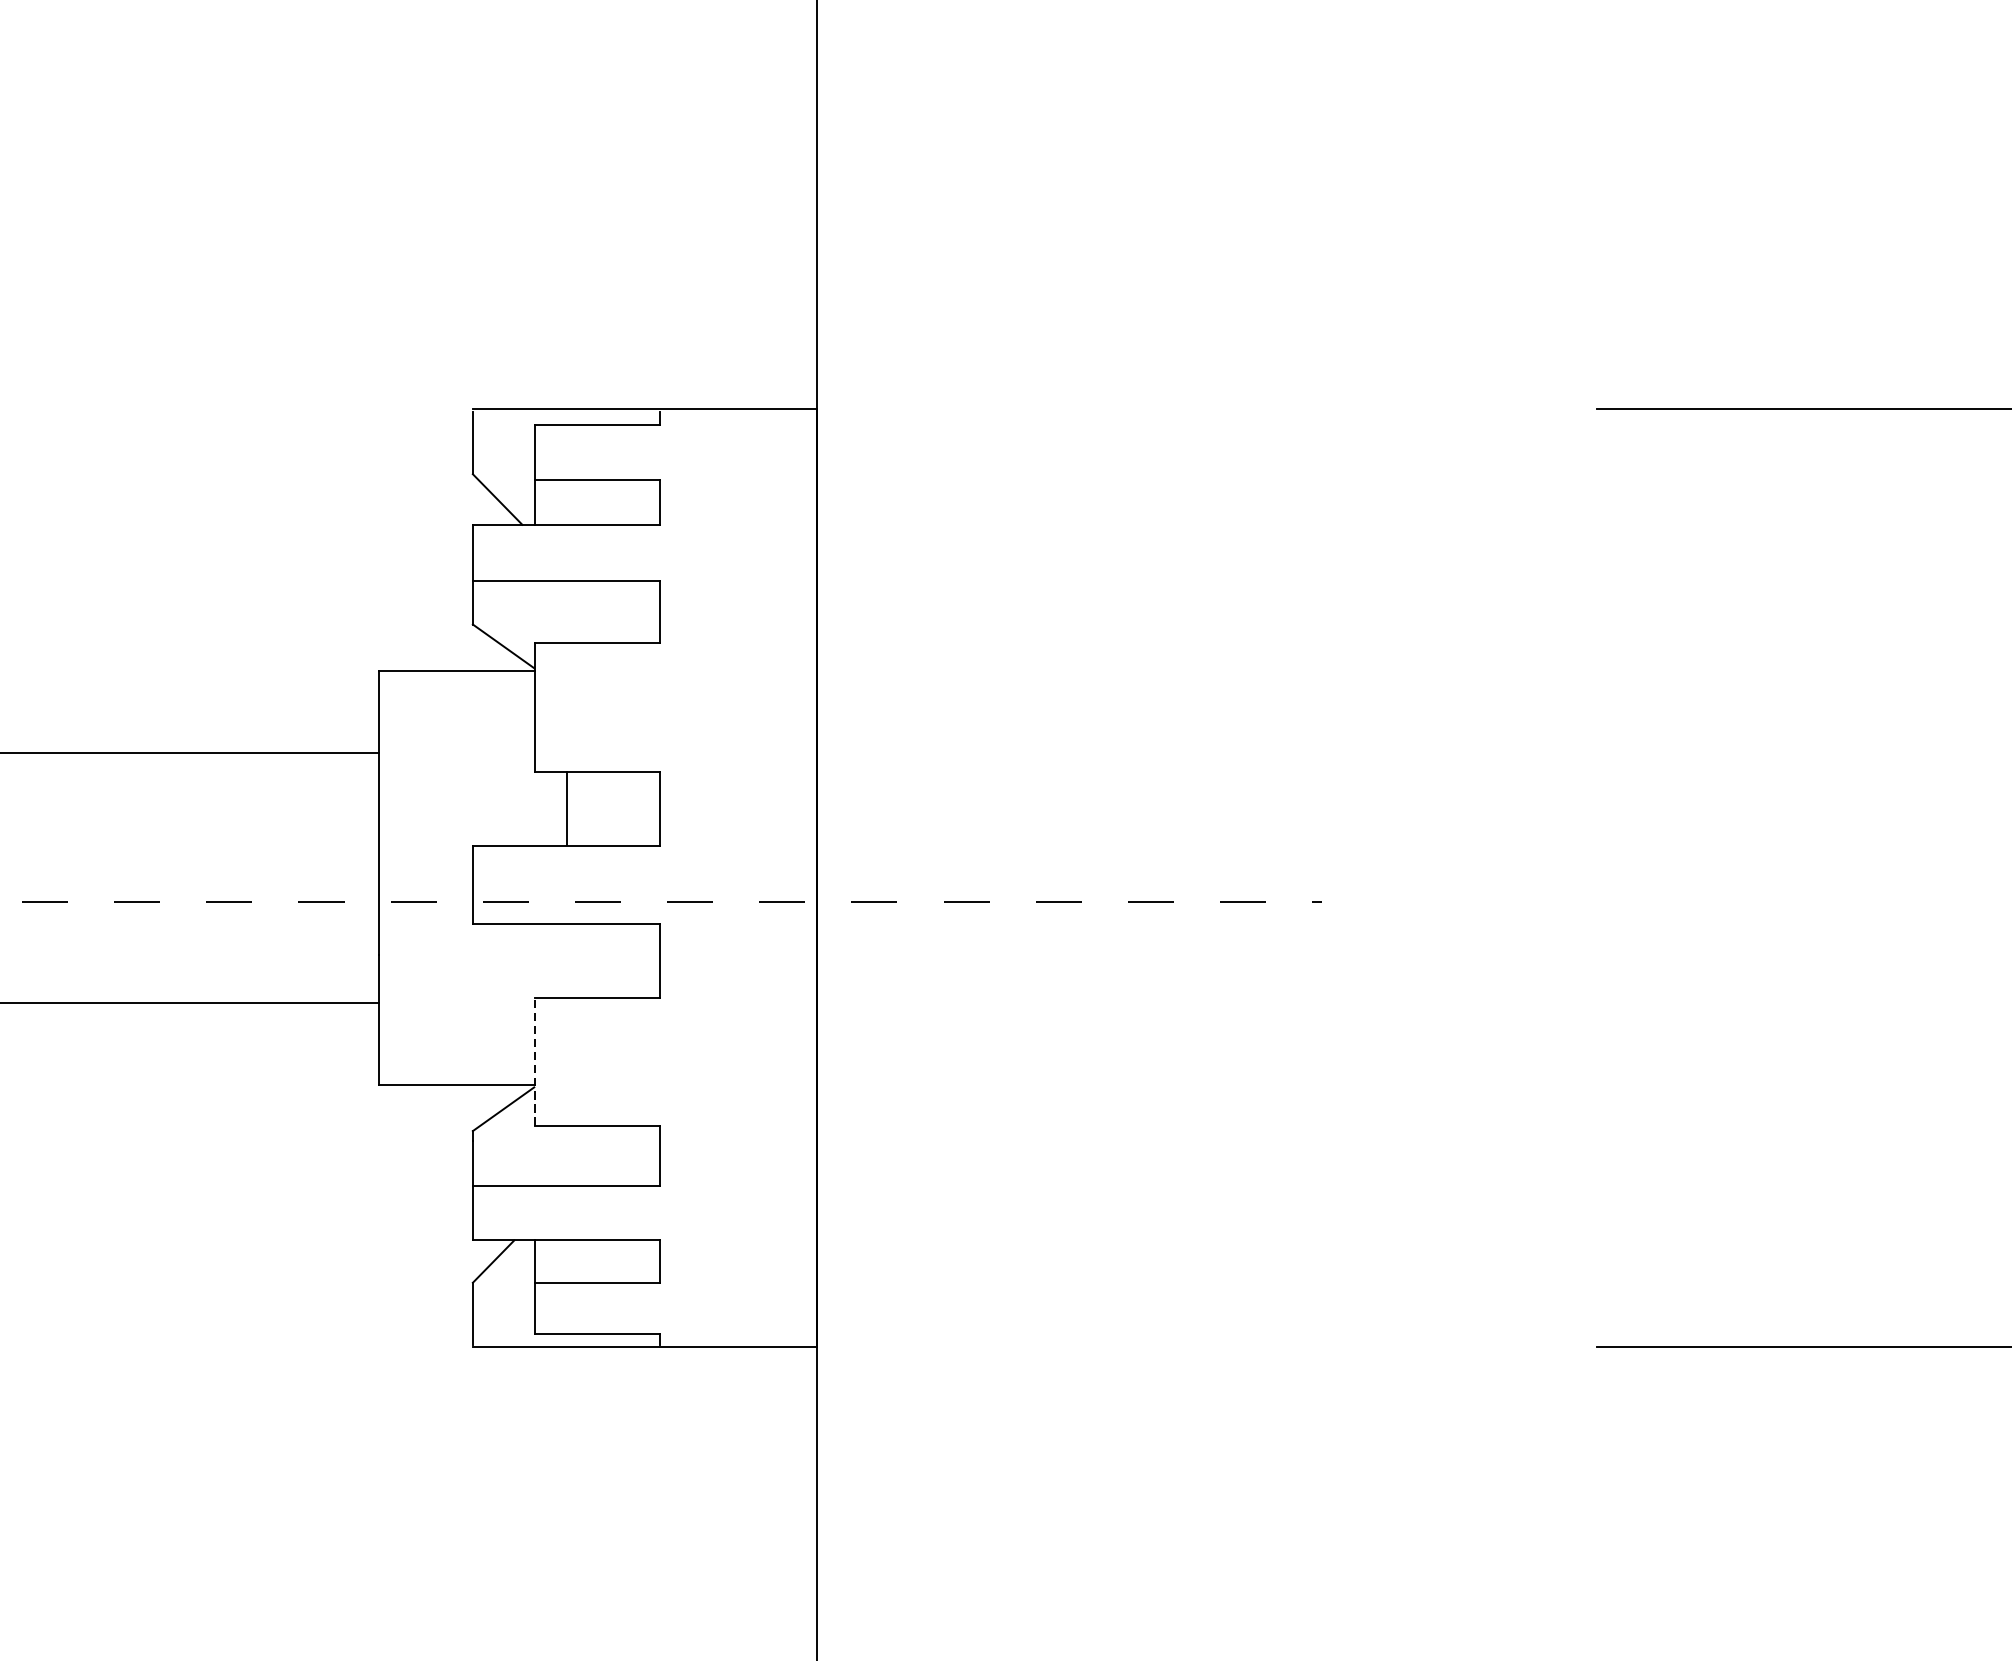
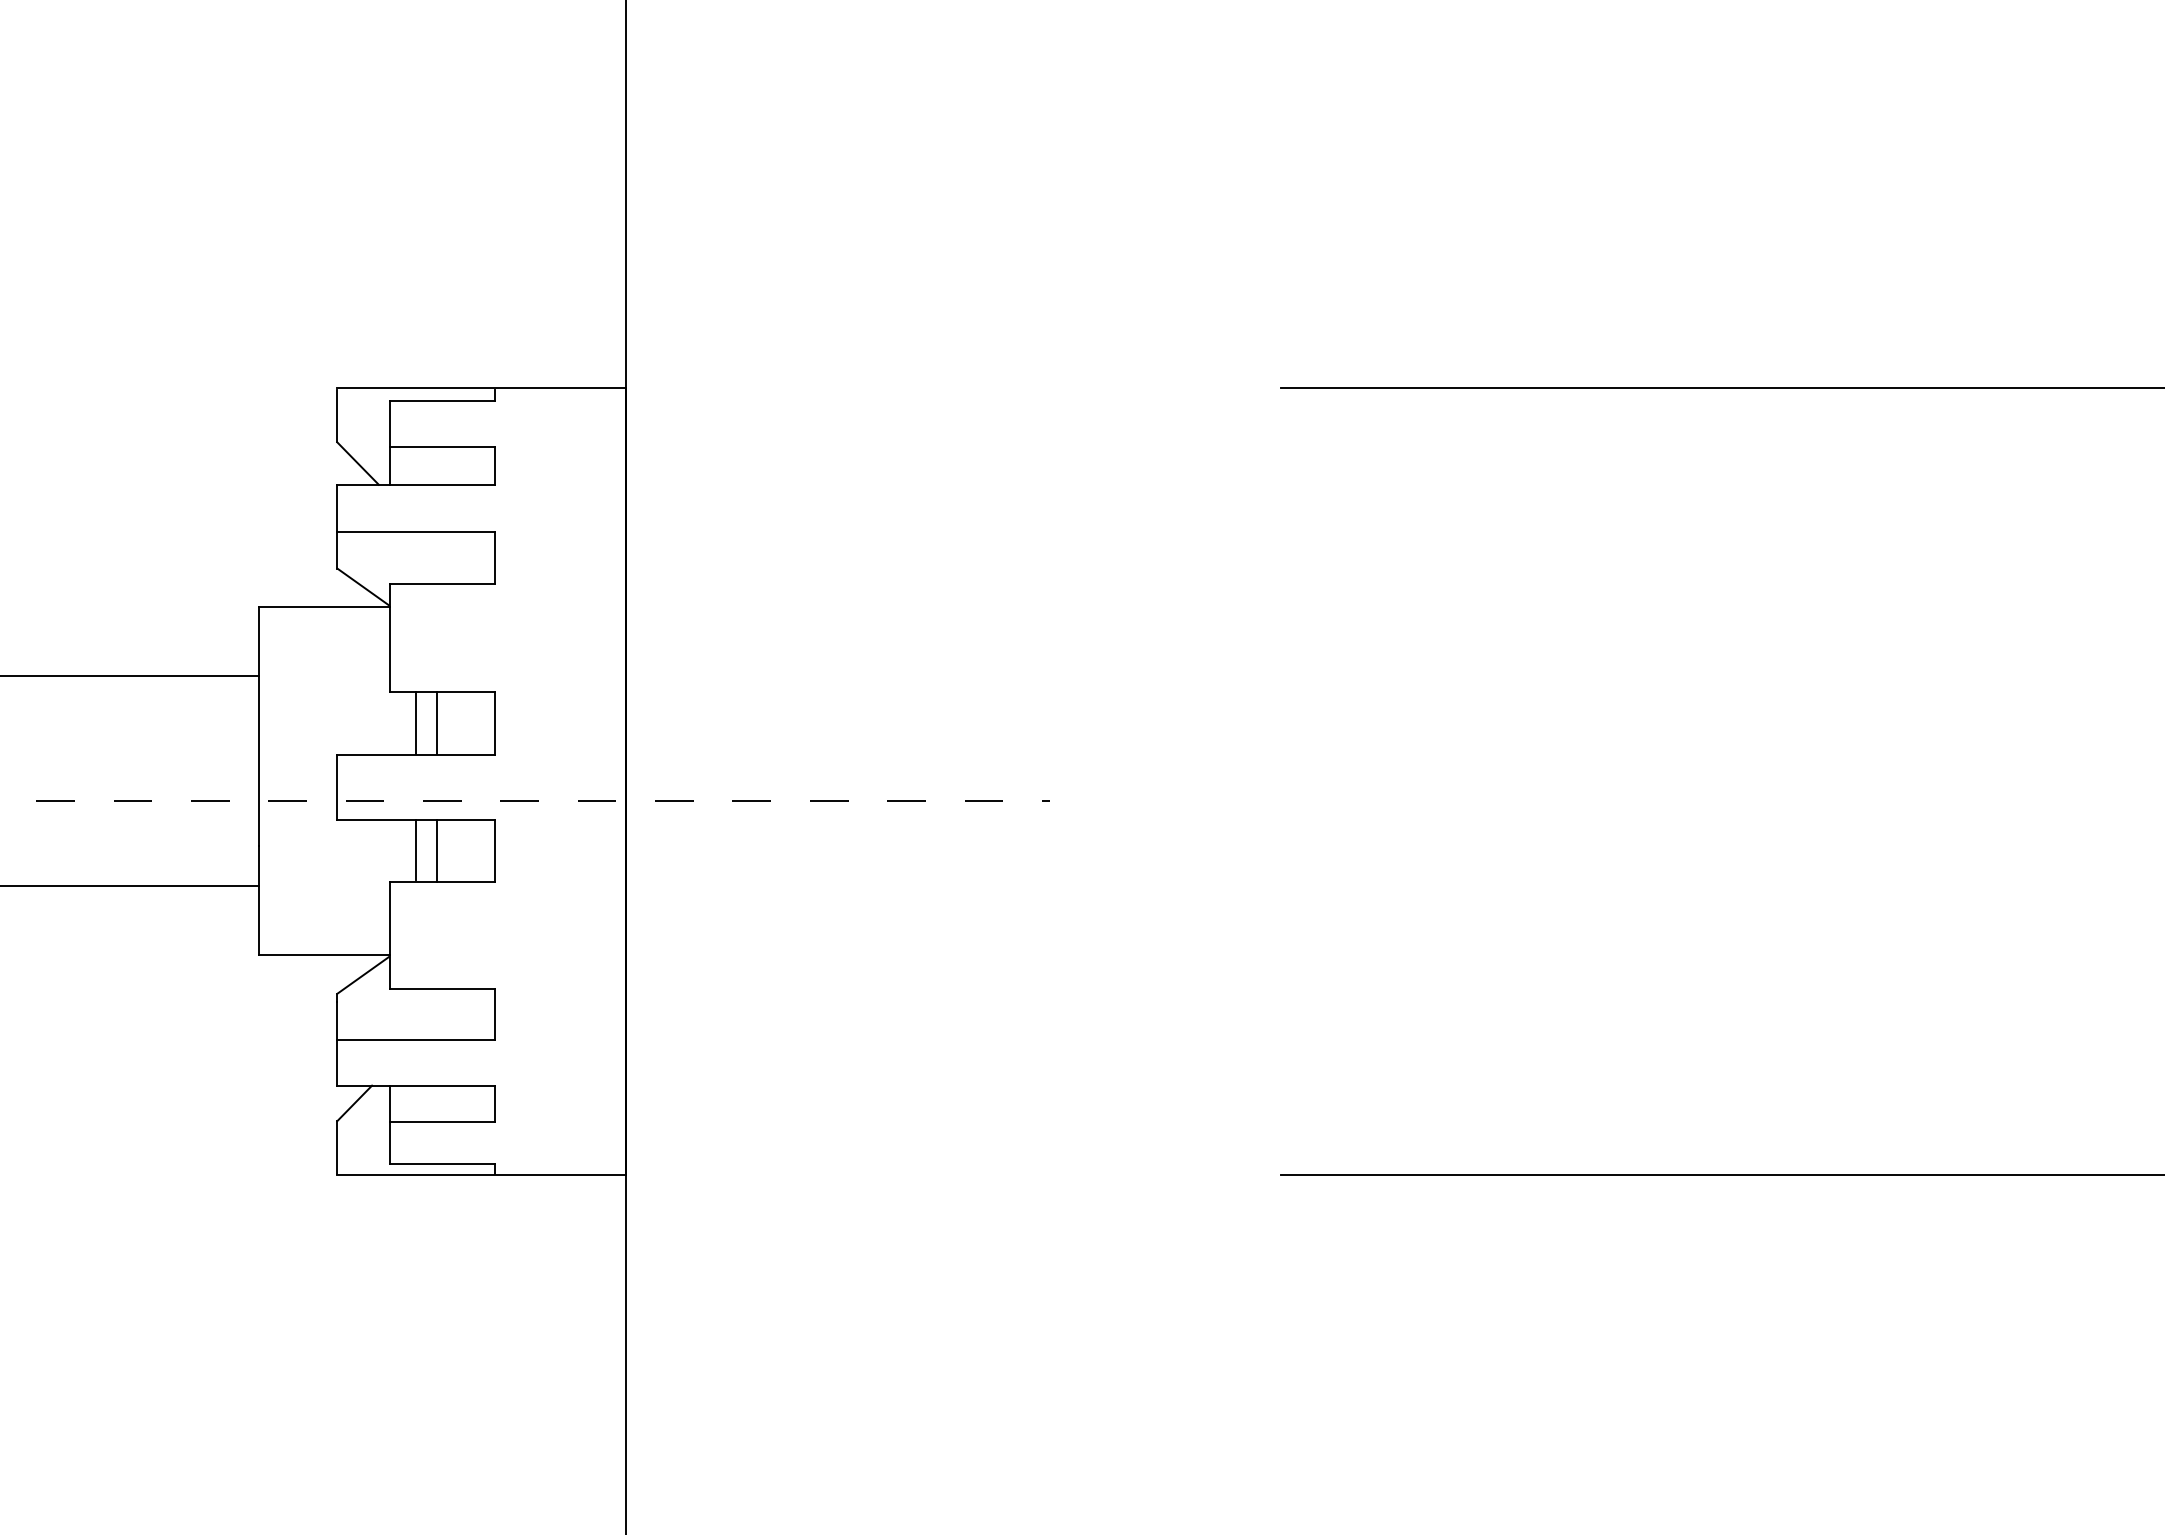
line: (592, 807) -> (437, 722), added
line: (567, 959) -> (416, 849), added
line: (592, 961) -> (437, 851), added
line: (535, 1061) -> (389, 935), dashed -> solid

